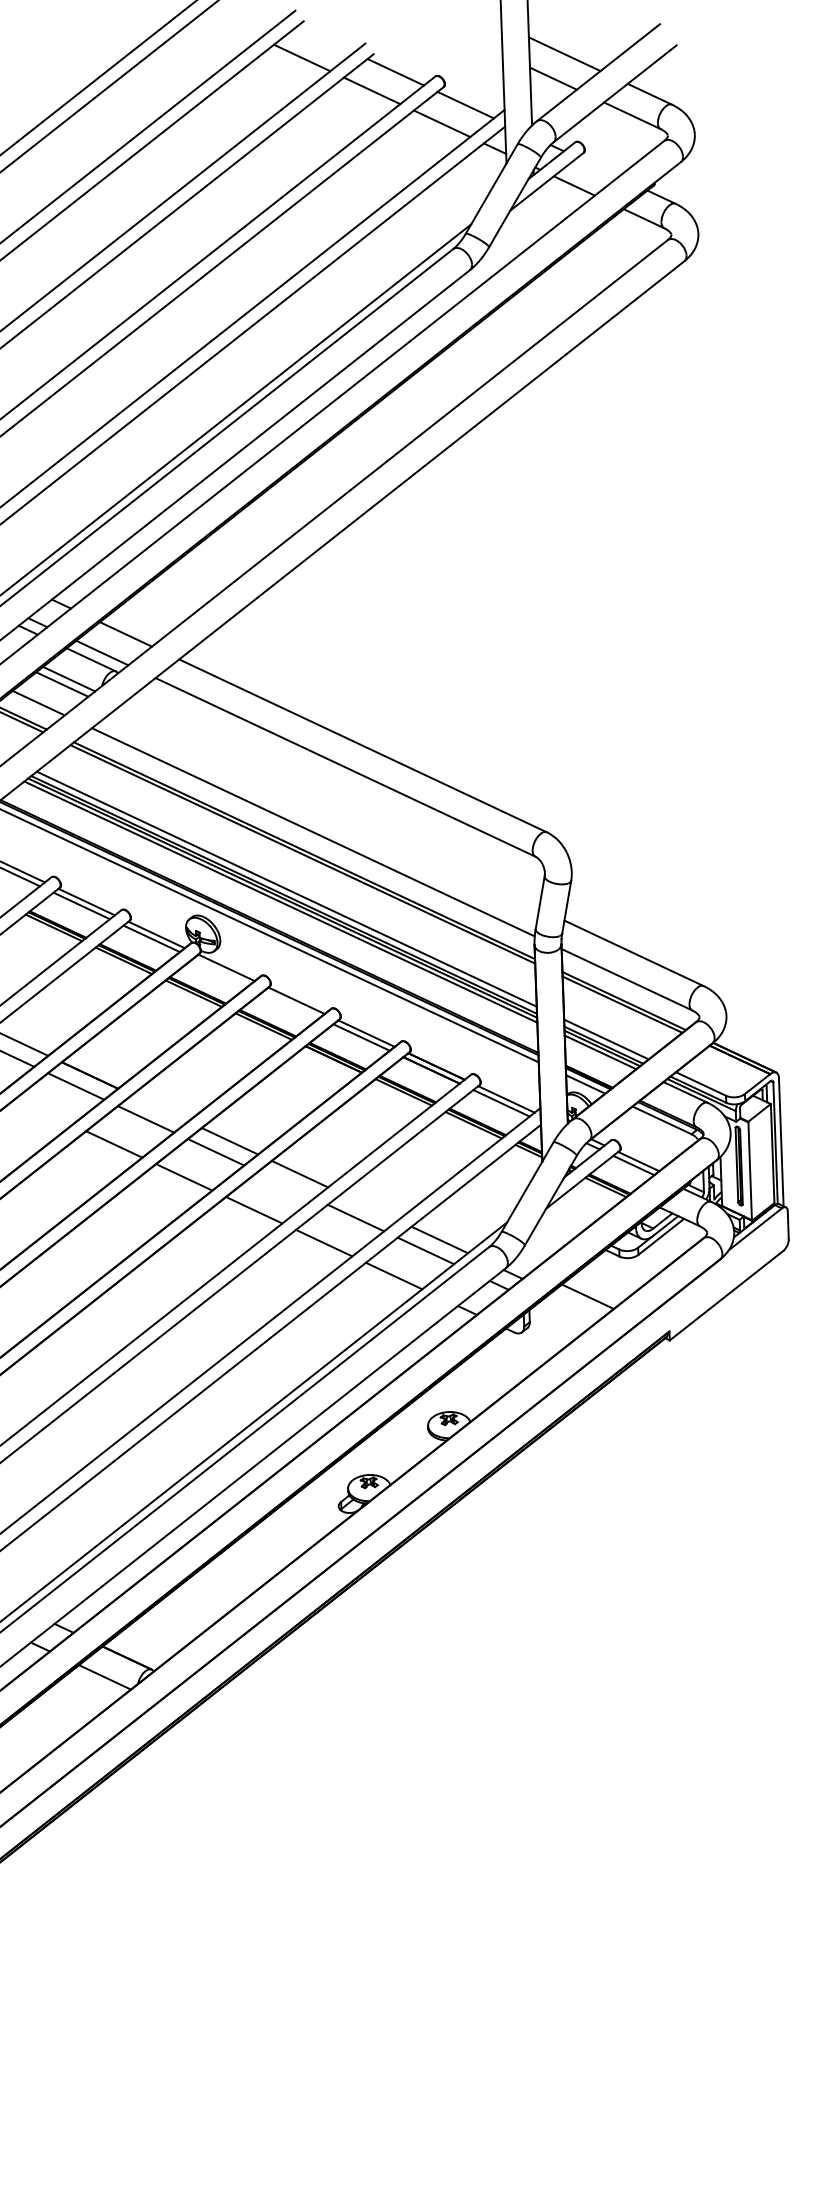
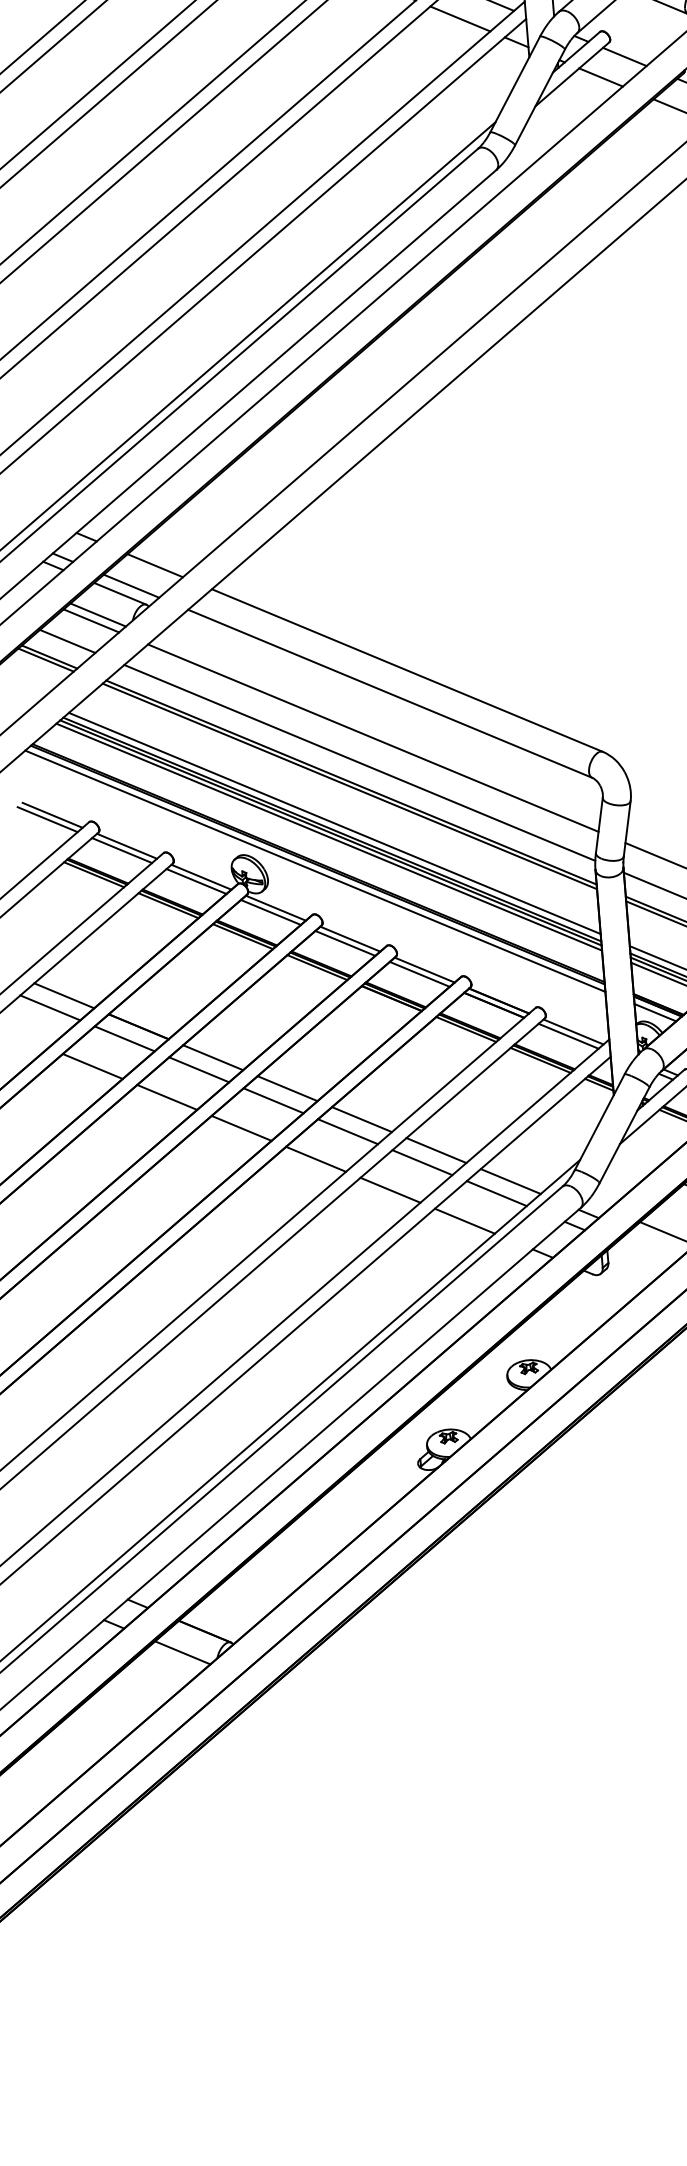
line: (597, 167) -> (624, 57), added
line: (327, 808) -> (373, 737), added
line: (221, 971) -> (270, 912), added
line: (291, 1004) -> (345, 943), added
line: (159, 1108) -> (212, 1057), added
line: (44, 1111) -> (92, 1066), added
line: (285, 1184) -> (347, 1131), added
line: (369, 1206) -> (435, 1149), added

